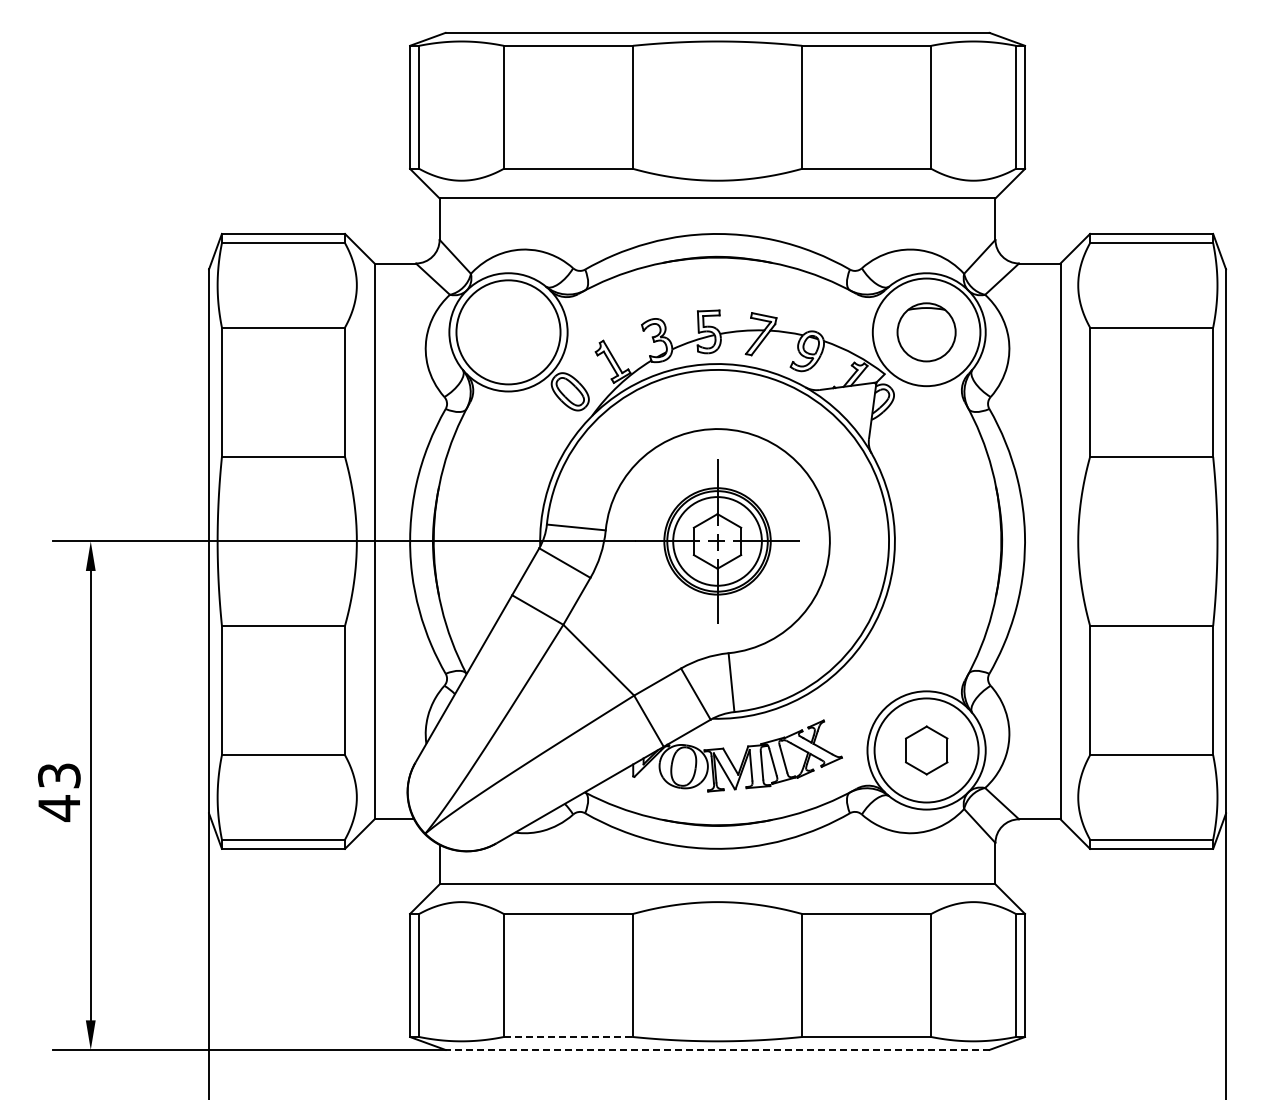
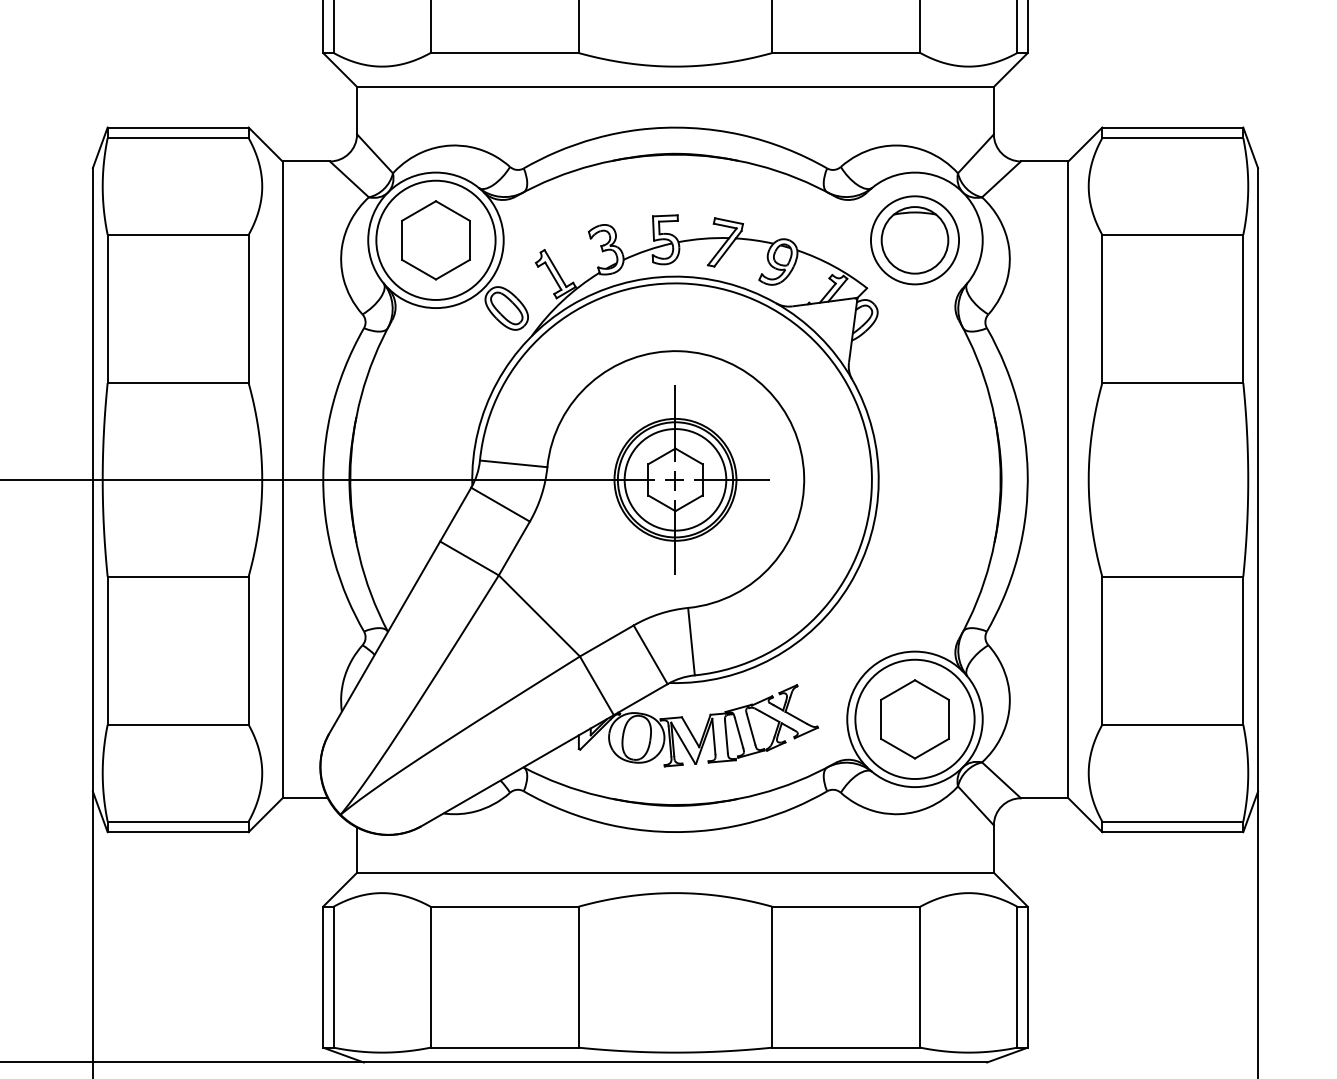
circle: (926, 331) -> (914, 239), size x0.71
part: (508, 332) -> (435, 240), added
part: (926, 750) -> (914, 719), size x1.43
line: (568, 1037) -> (504, 1048), dashed -> solid
line: (717, 1049) -> (675, 1061), dashed -> solid

